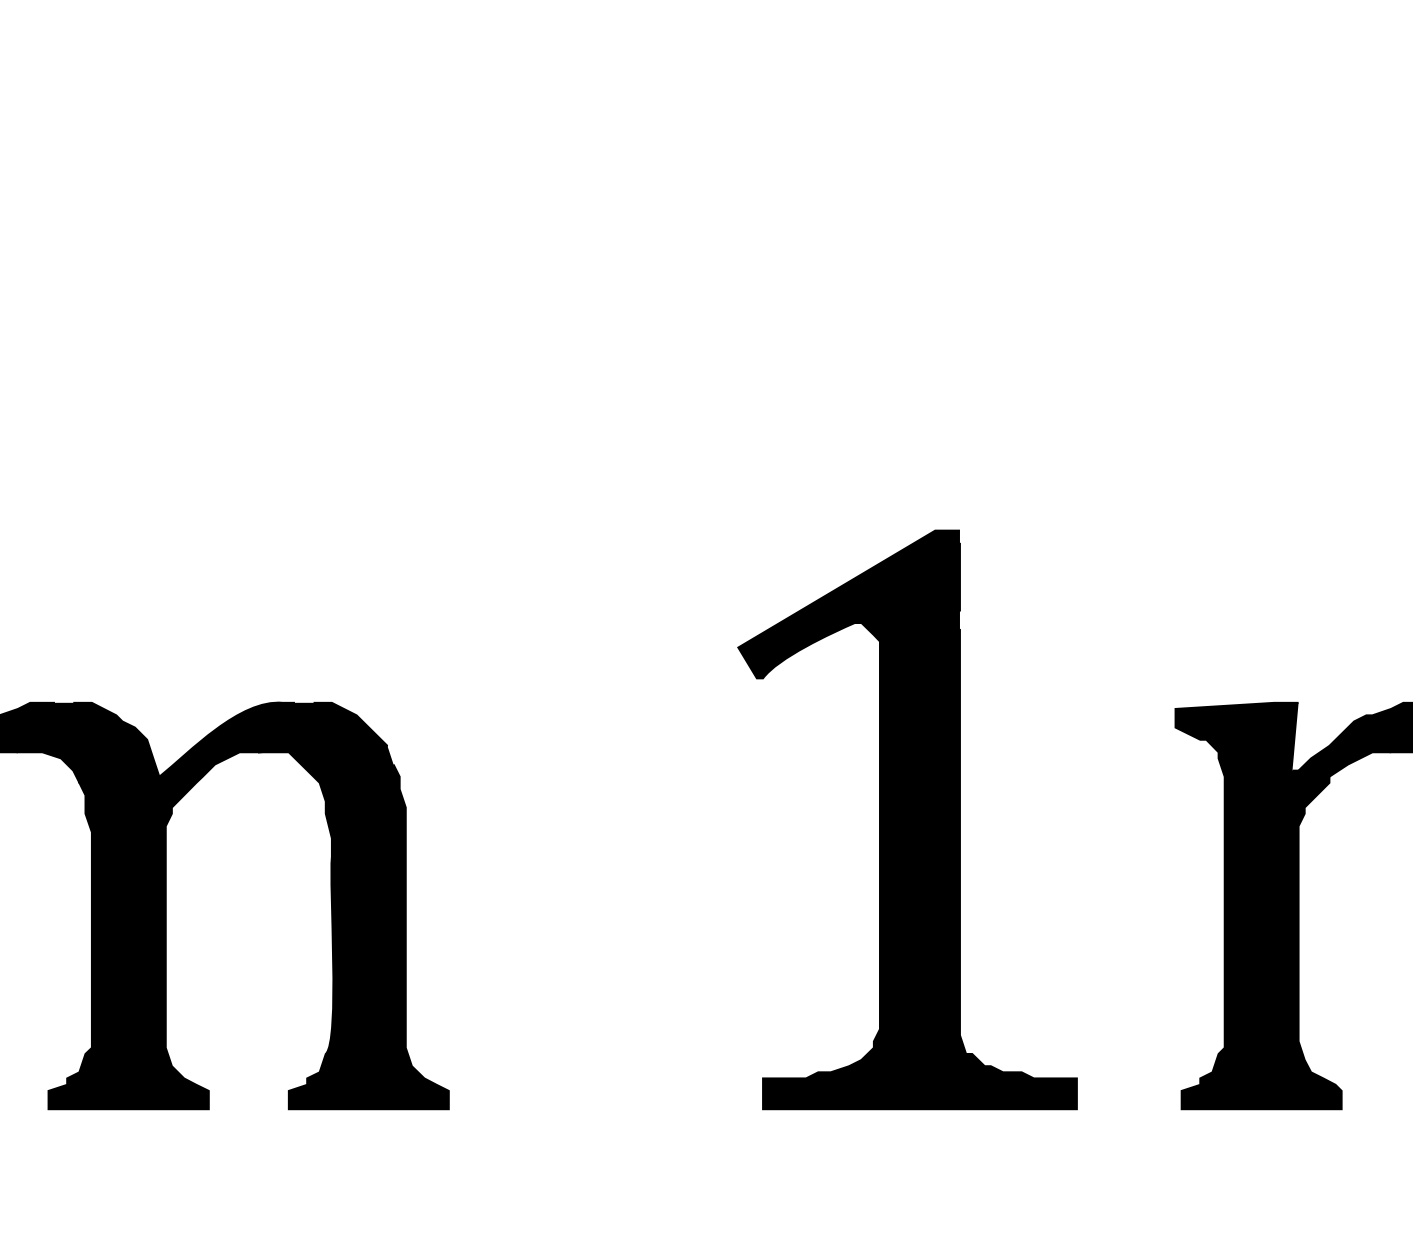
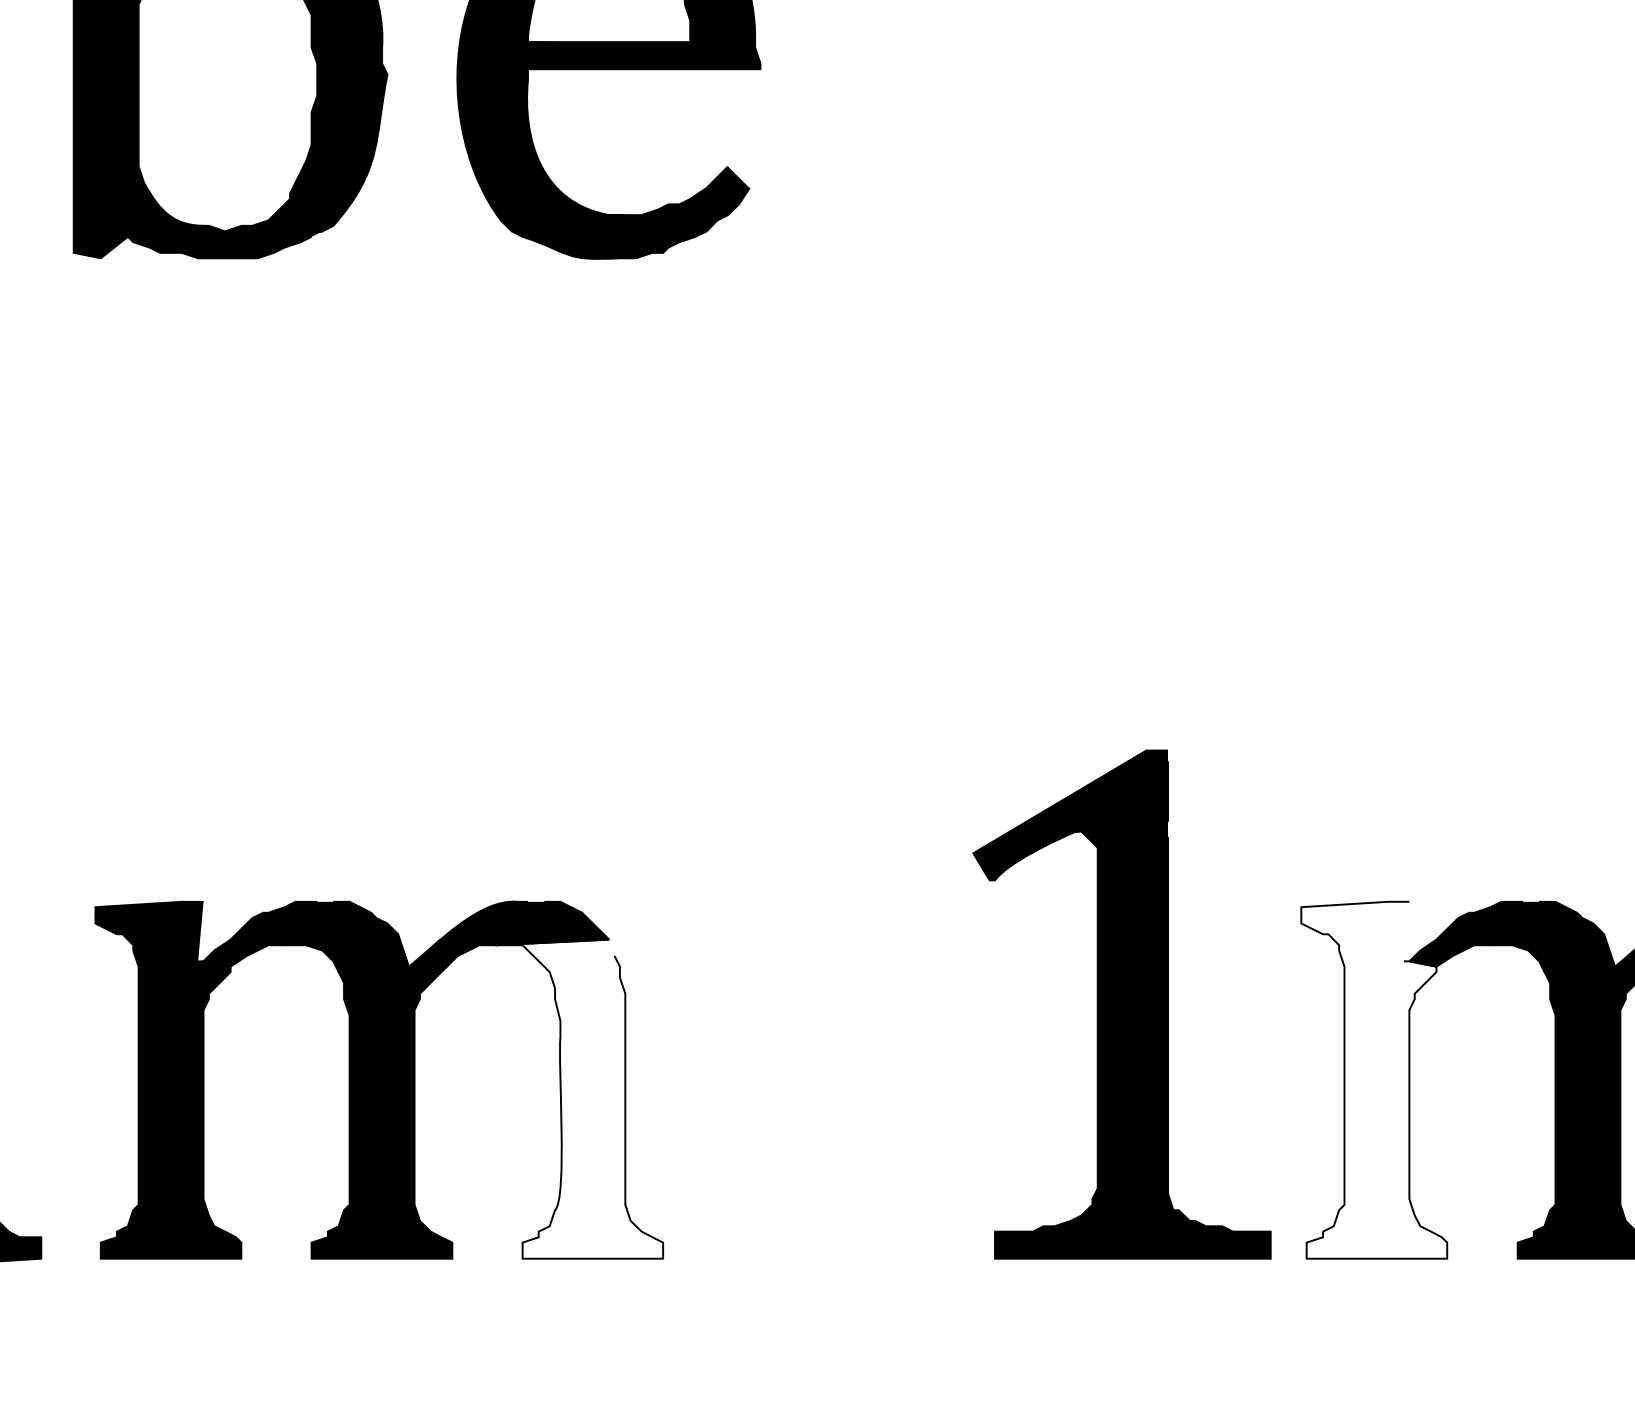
part: (907, 819) -> (1121, 1004), moved
fill: (1258, 905) -> (1374, 1079), removed
fill: (353, 926) -> (579, 1098), removed

